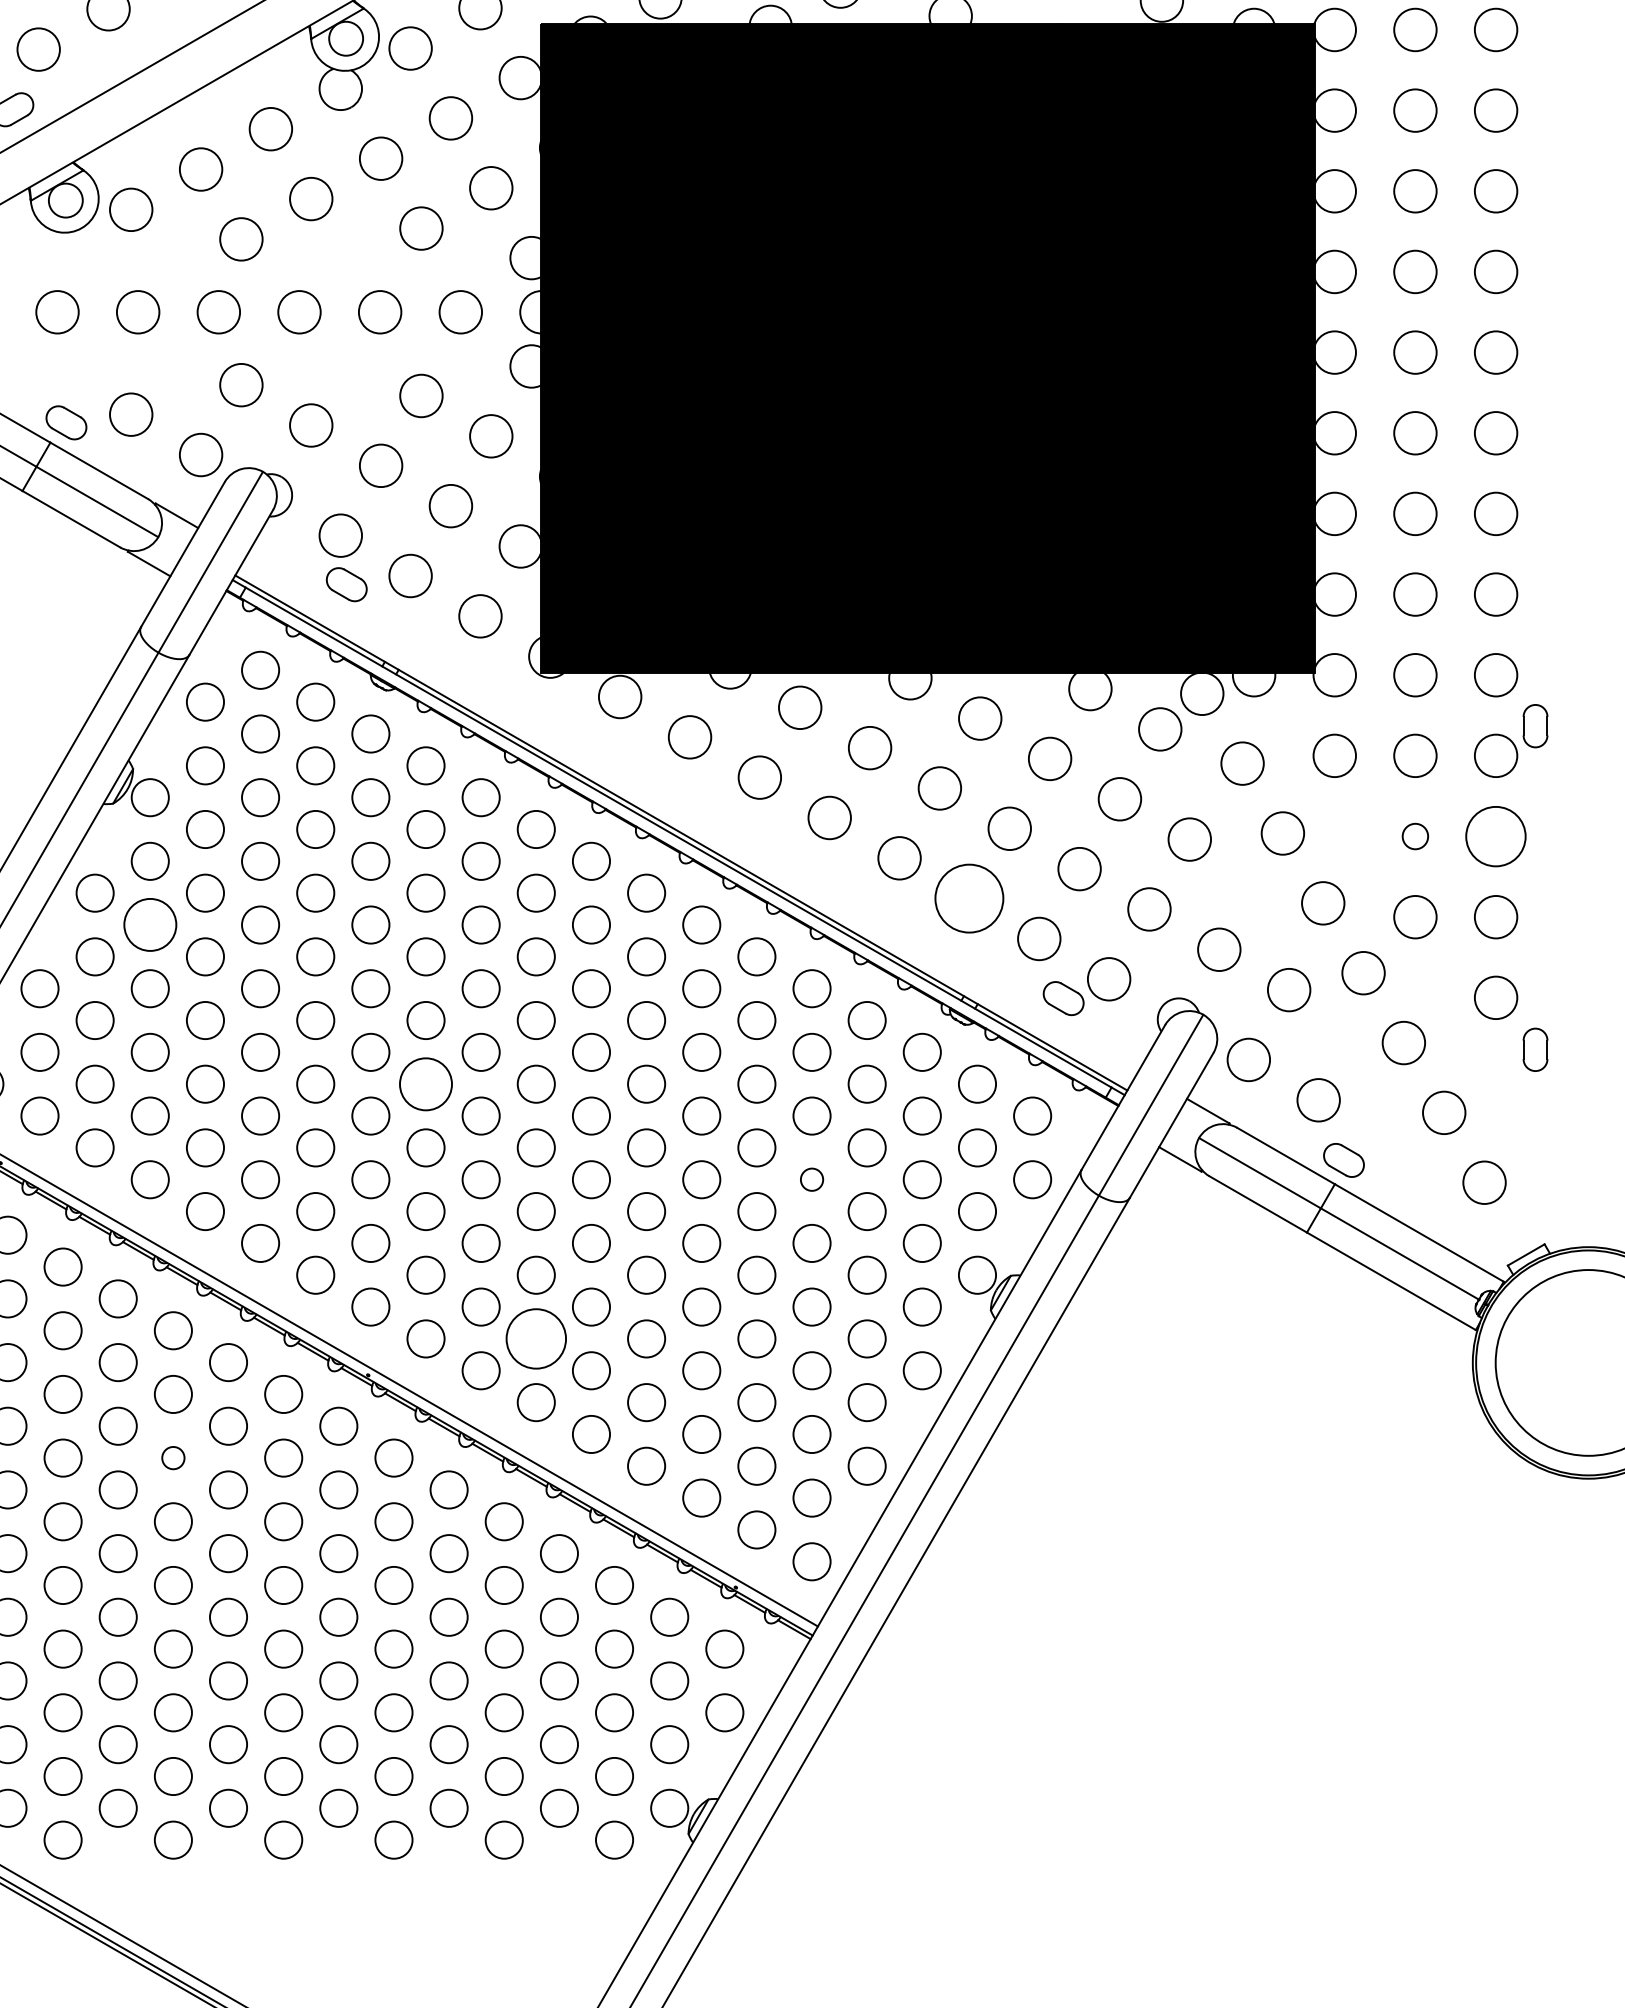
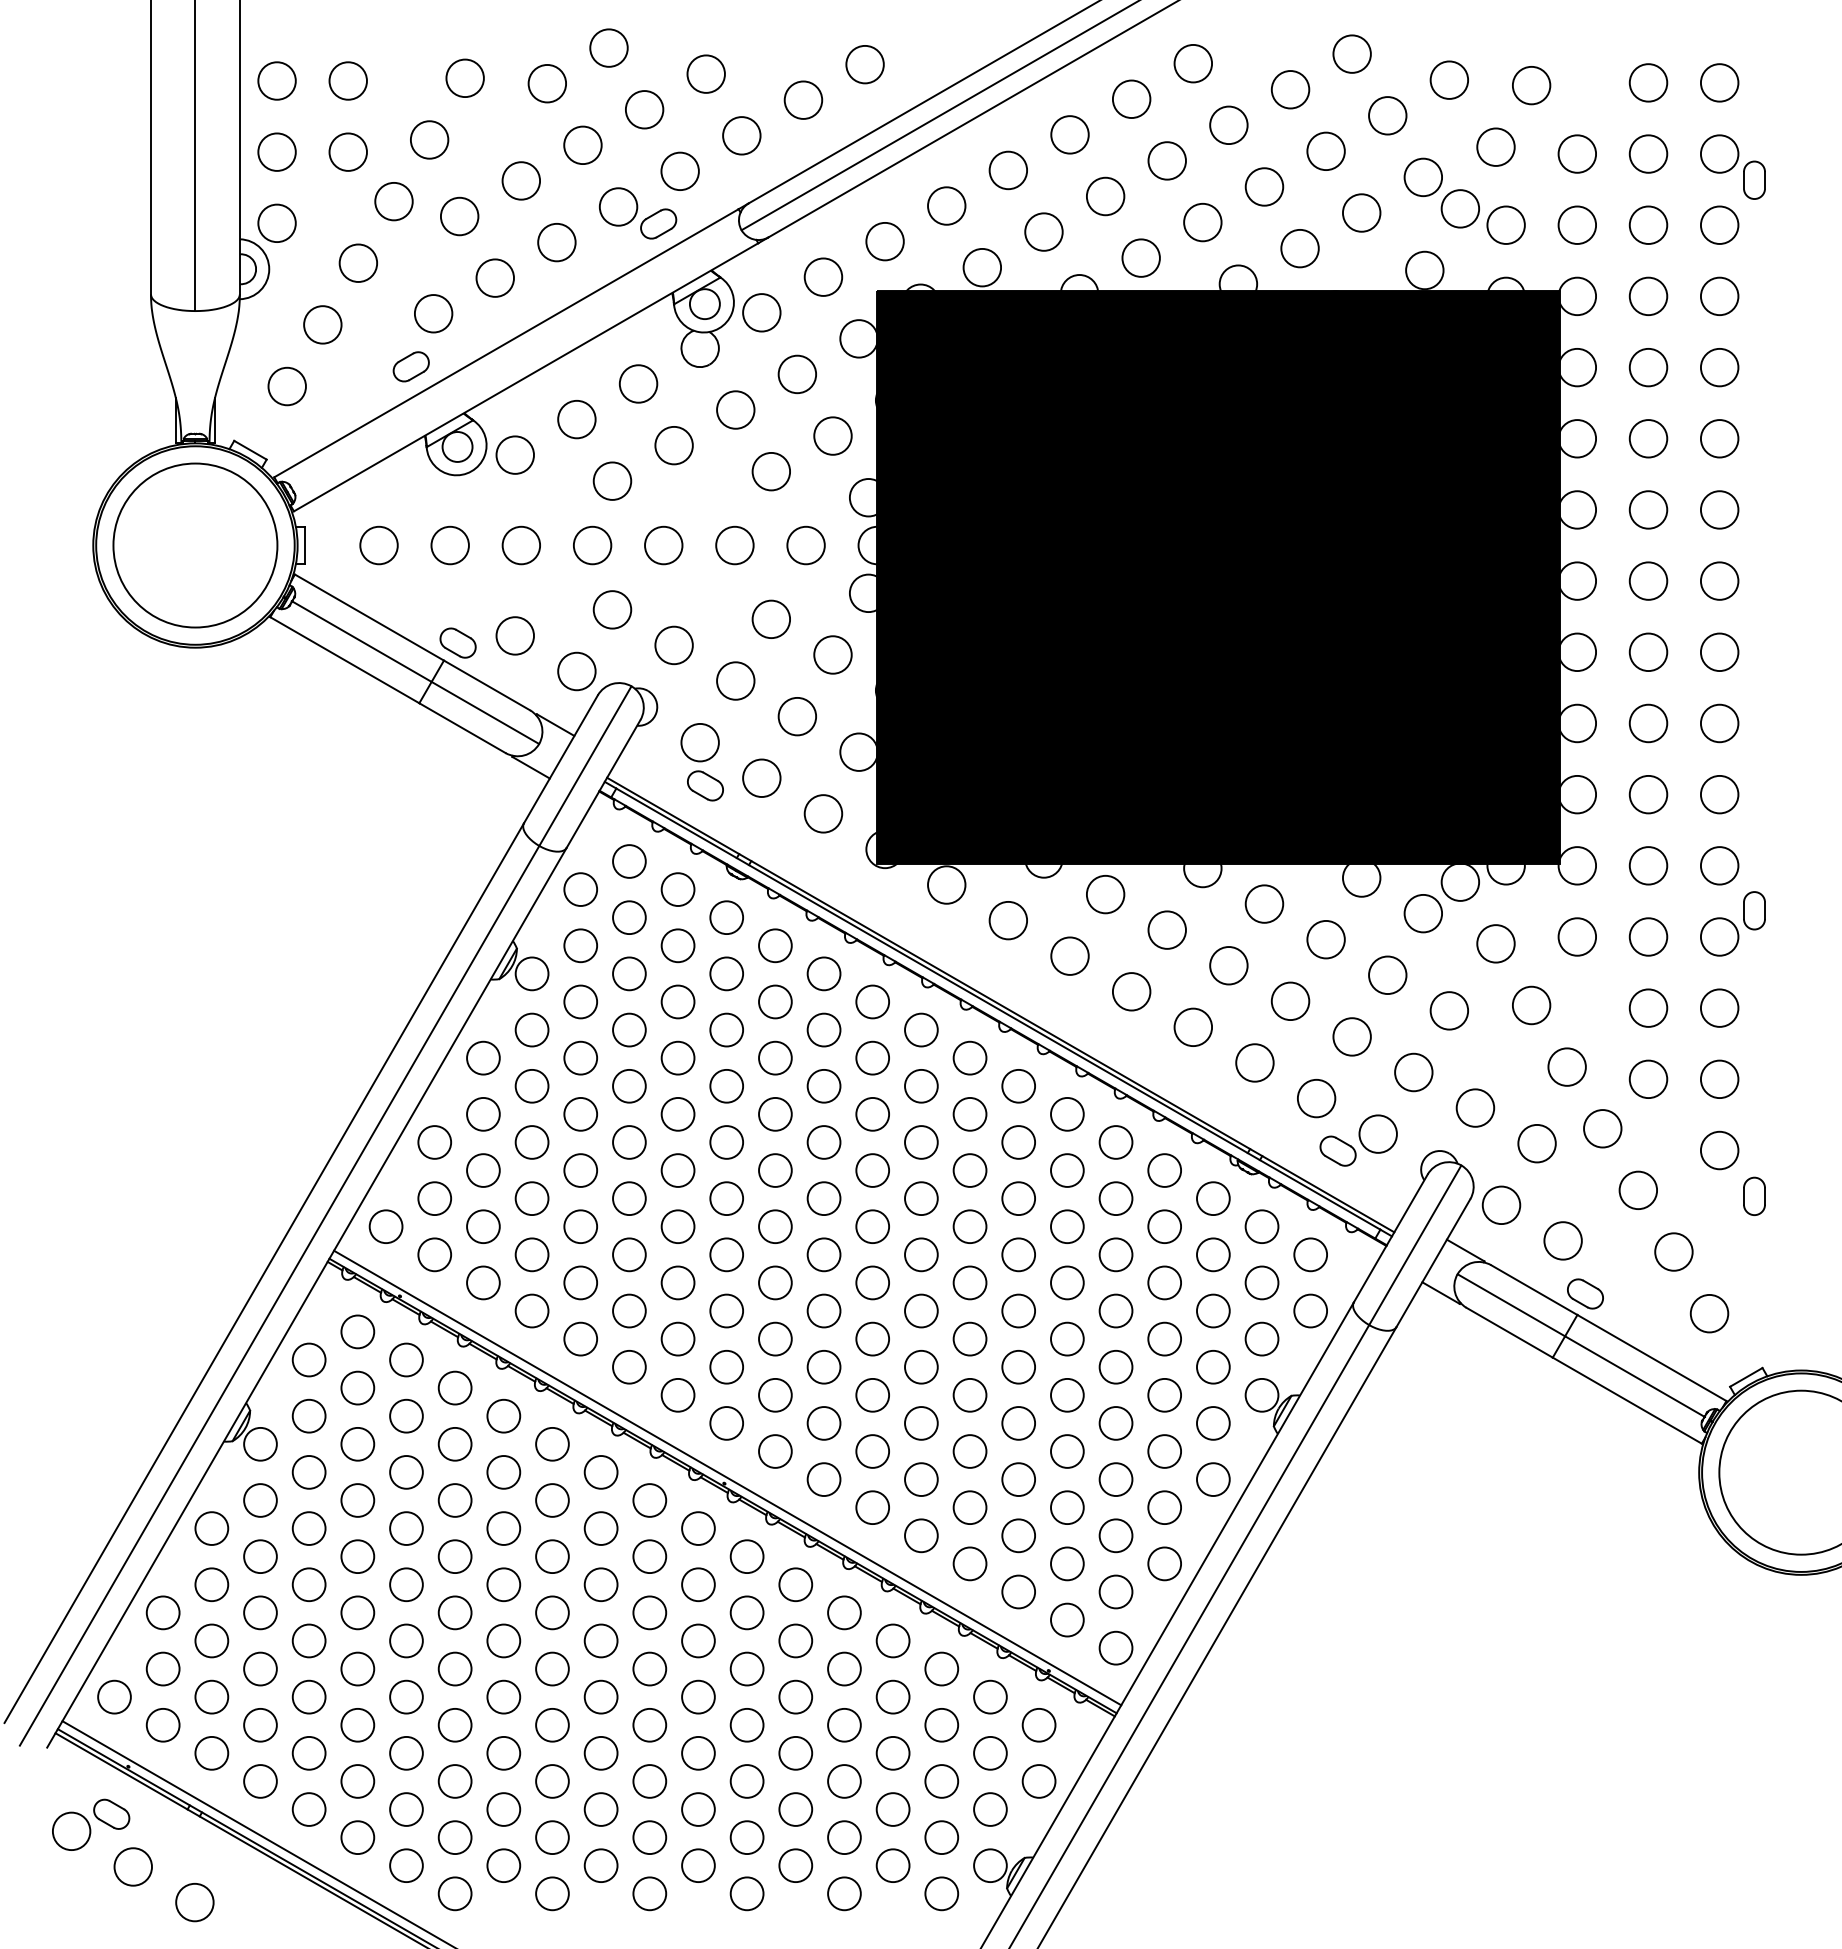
circle: (1415, 835) -> (1648, 1007), size x1.67
circle: (1495, 835) -> (1719, 1007), size x0.71
circle: (968, 898) -> (1254, 1062), size x0.62
circle: (149, 925) -> (531, 1086), size x0.71
circle: (426, 1083) -> (775, 1226), size x0.71
circle: (811, 1179) -> (1115, 1310), size x1.67
circle: (536, 1338) -> (872, 1451), size x0.62
circle: (173, 1457) -> (552, 1556), size x1.67

